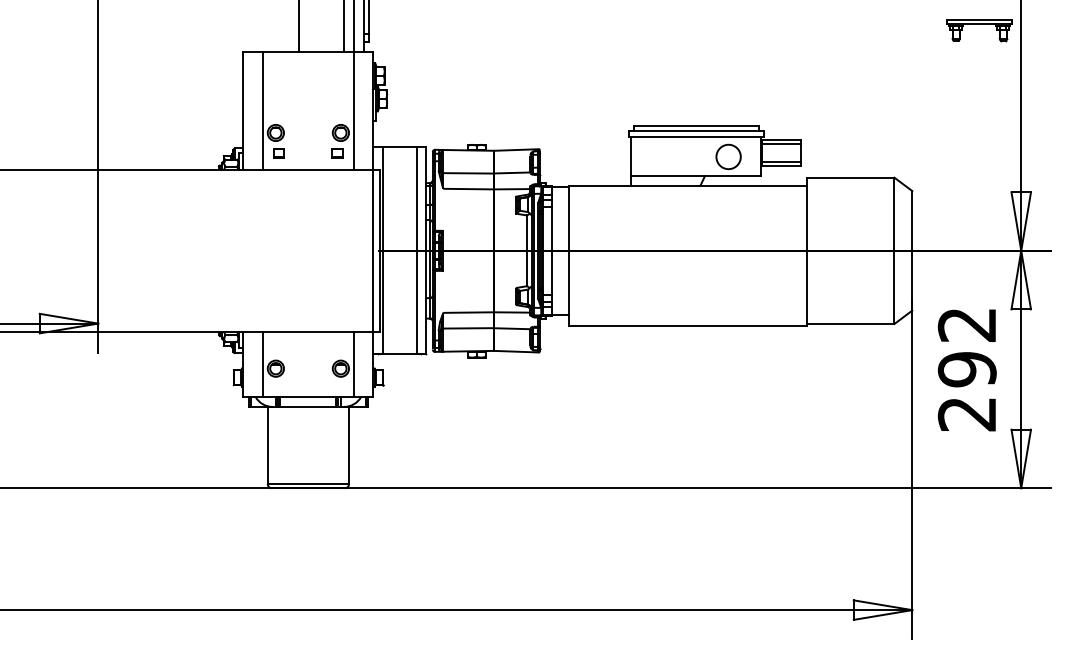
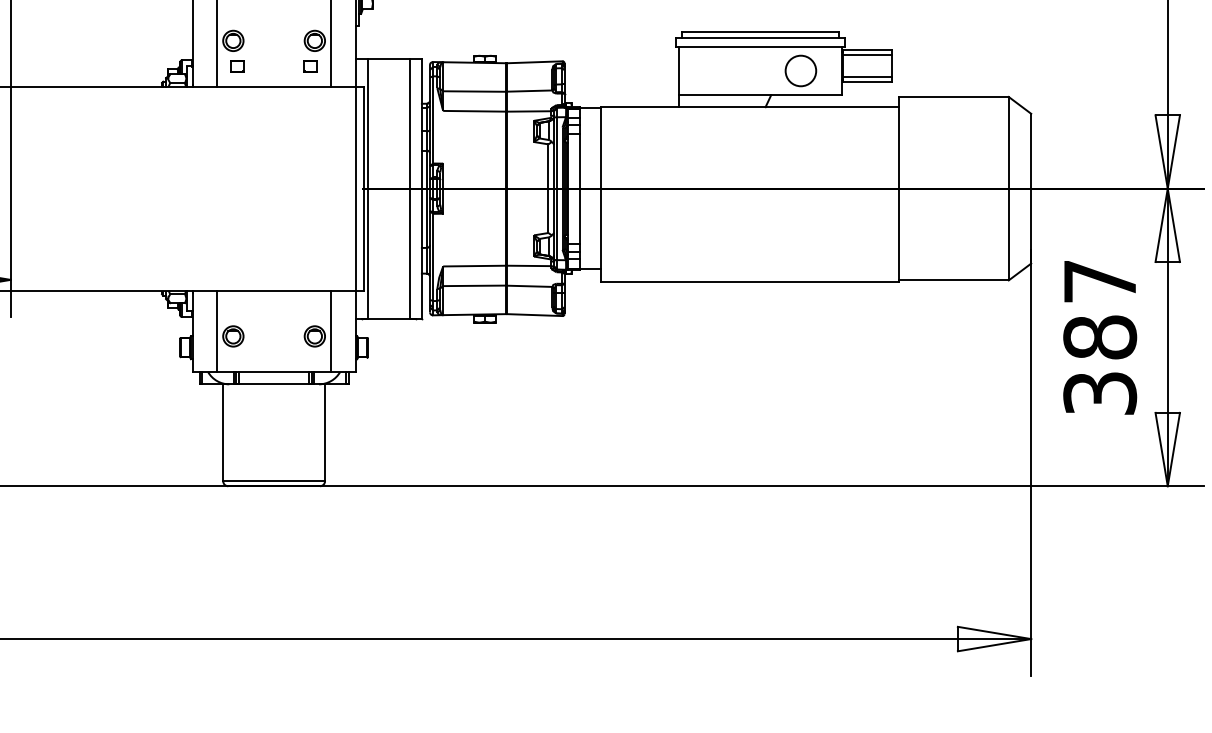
text: (966, 369) -> (1099, 337), 292 -> 387

